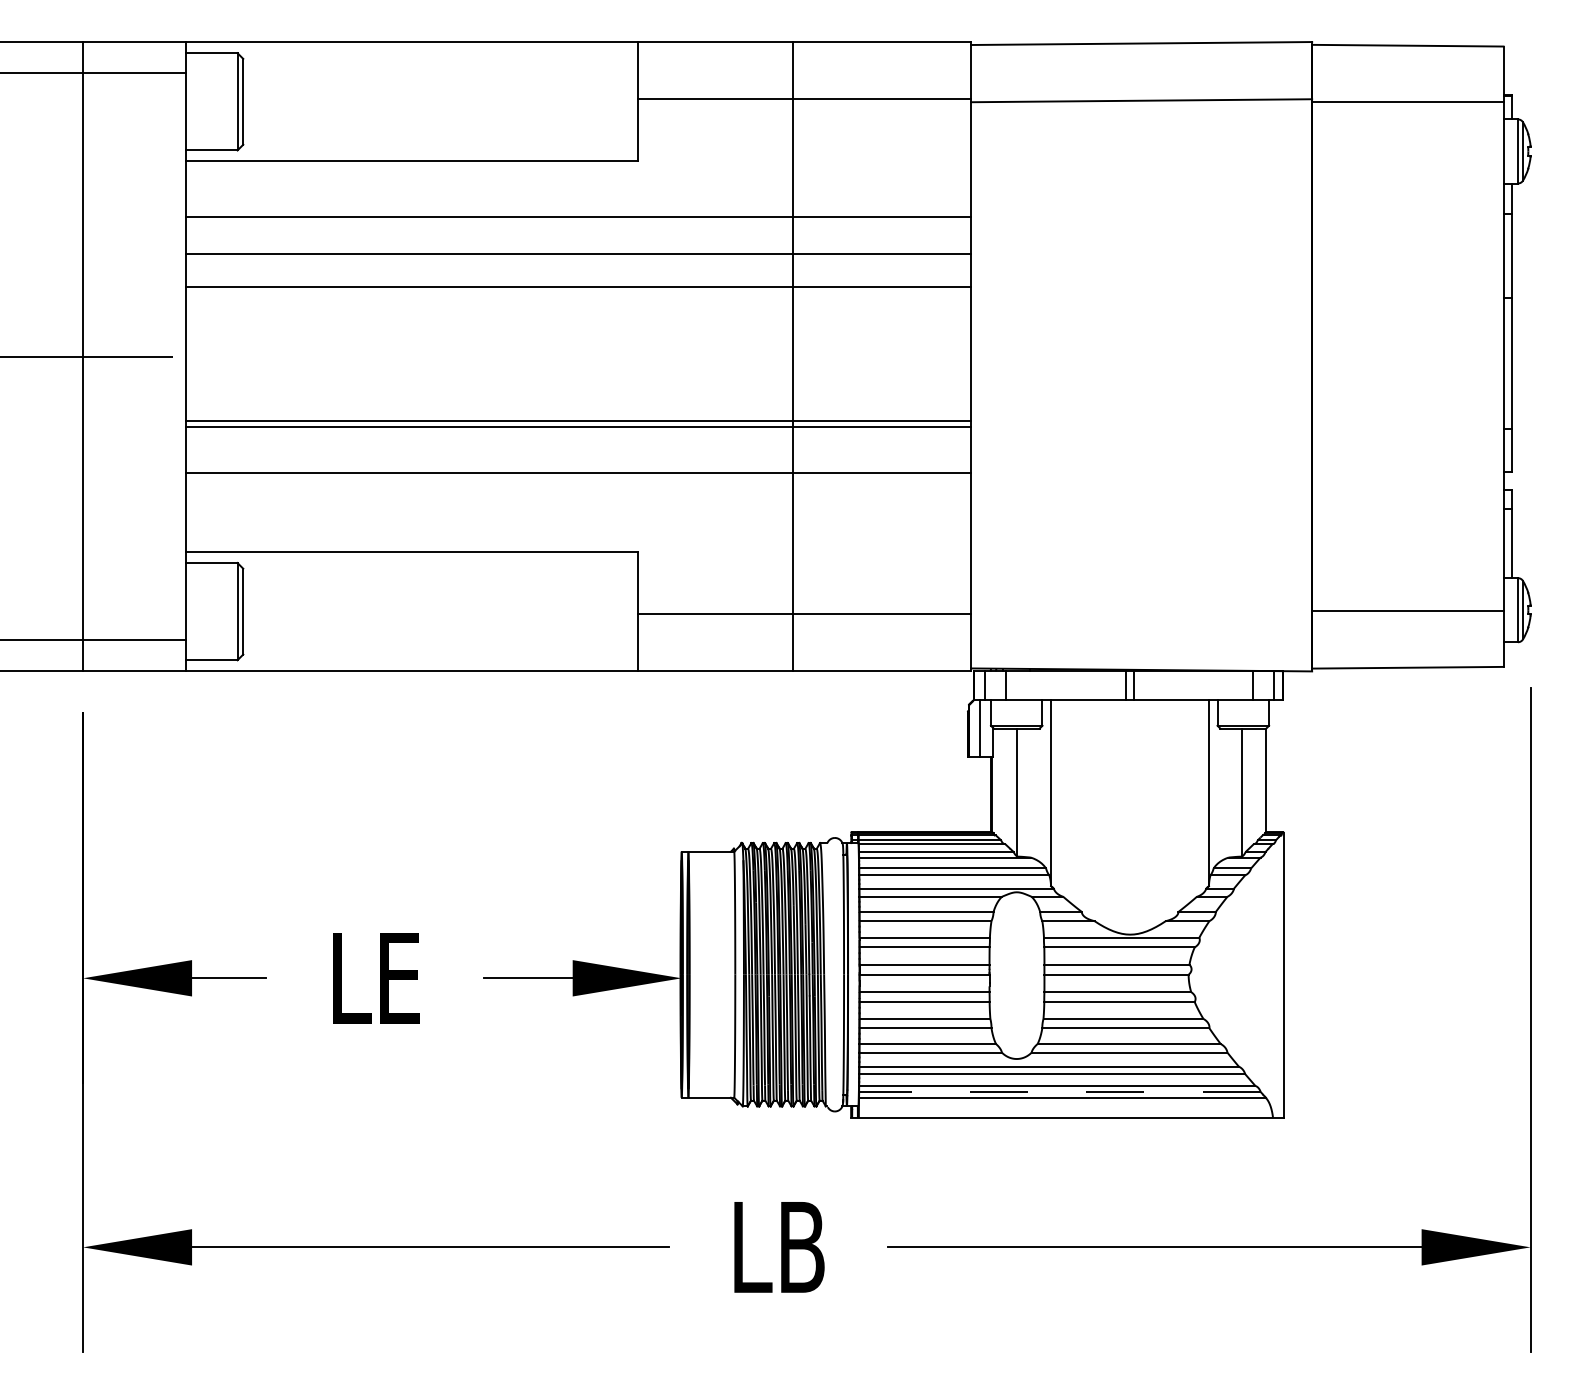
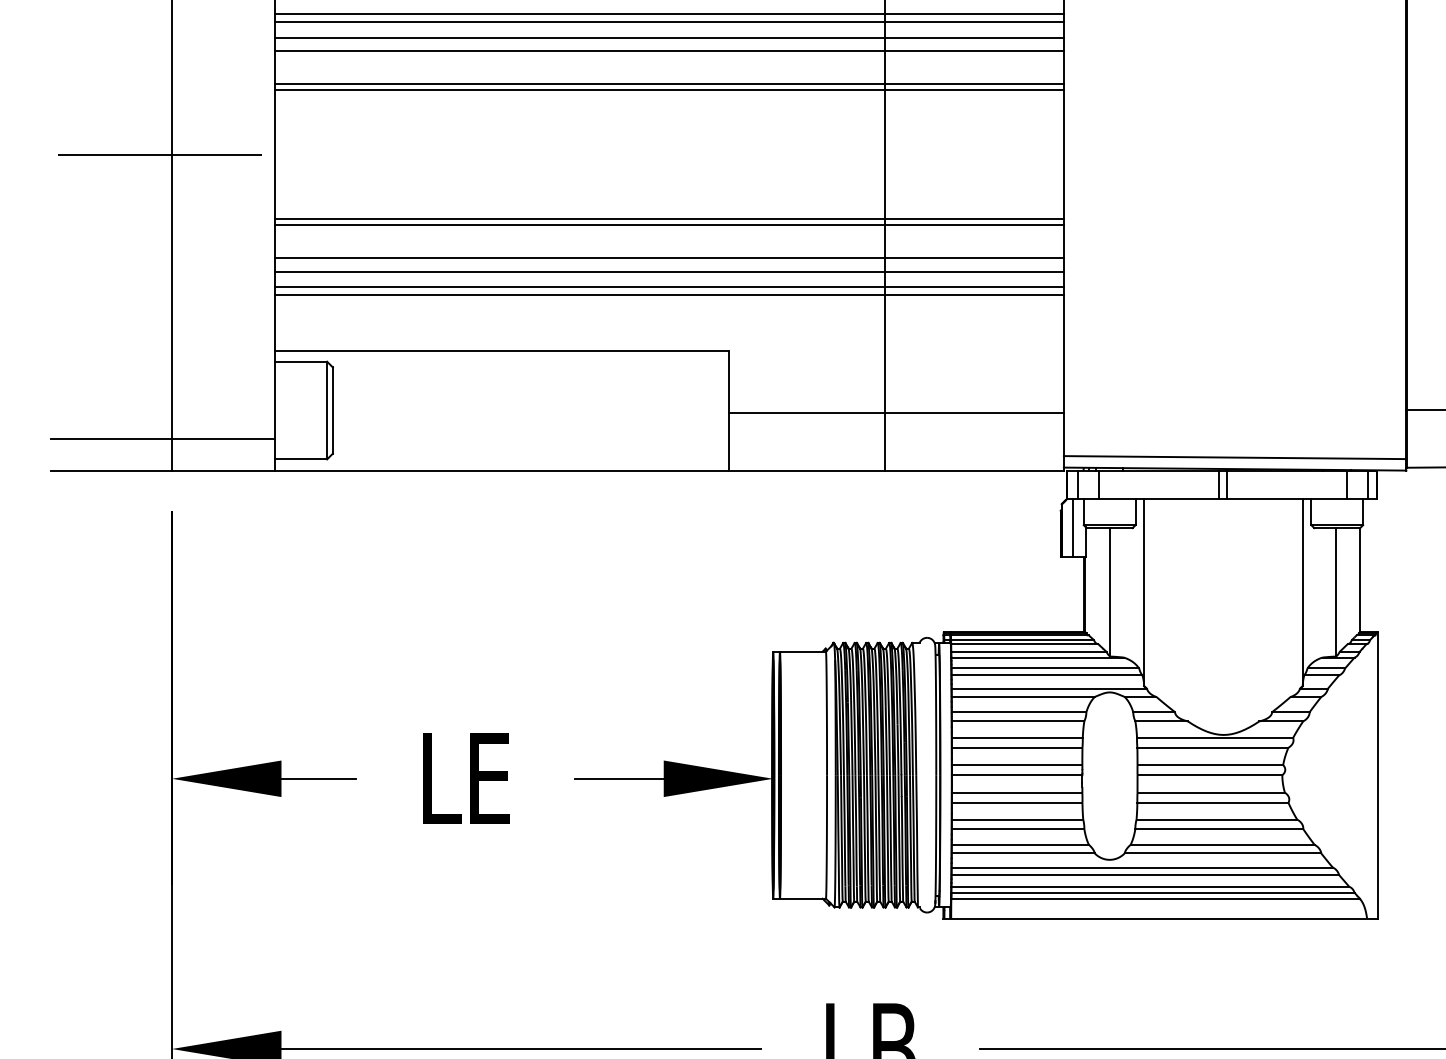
line: (578, 225) -> (669, 22), added
line: (578, 240) -> (669, 37), added
line: (578, 292) -> (669, 90), added
line: (578, 459) -> (669, 257), added
line: (578, 488) -> (669, 286), added
line: (578, 496) -> (669, 294), added
line: (1141, 657) -> (1234, 456), added
line: (1059, 1091) -> (1152, 892), dashed -> solid

